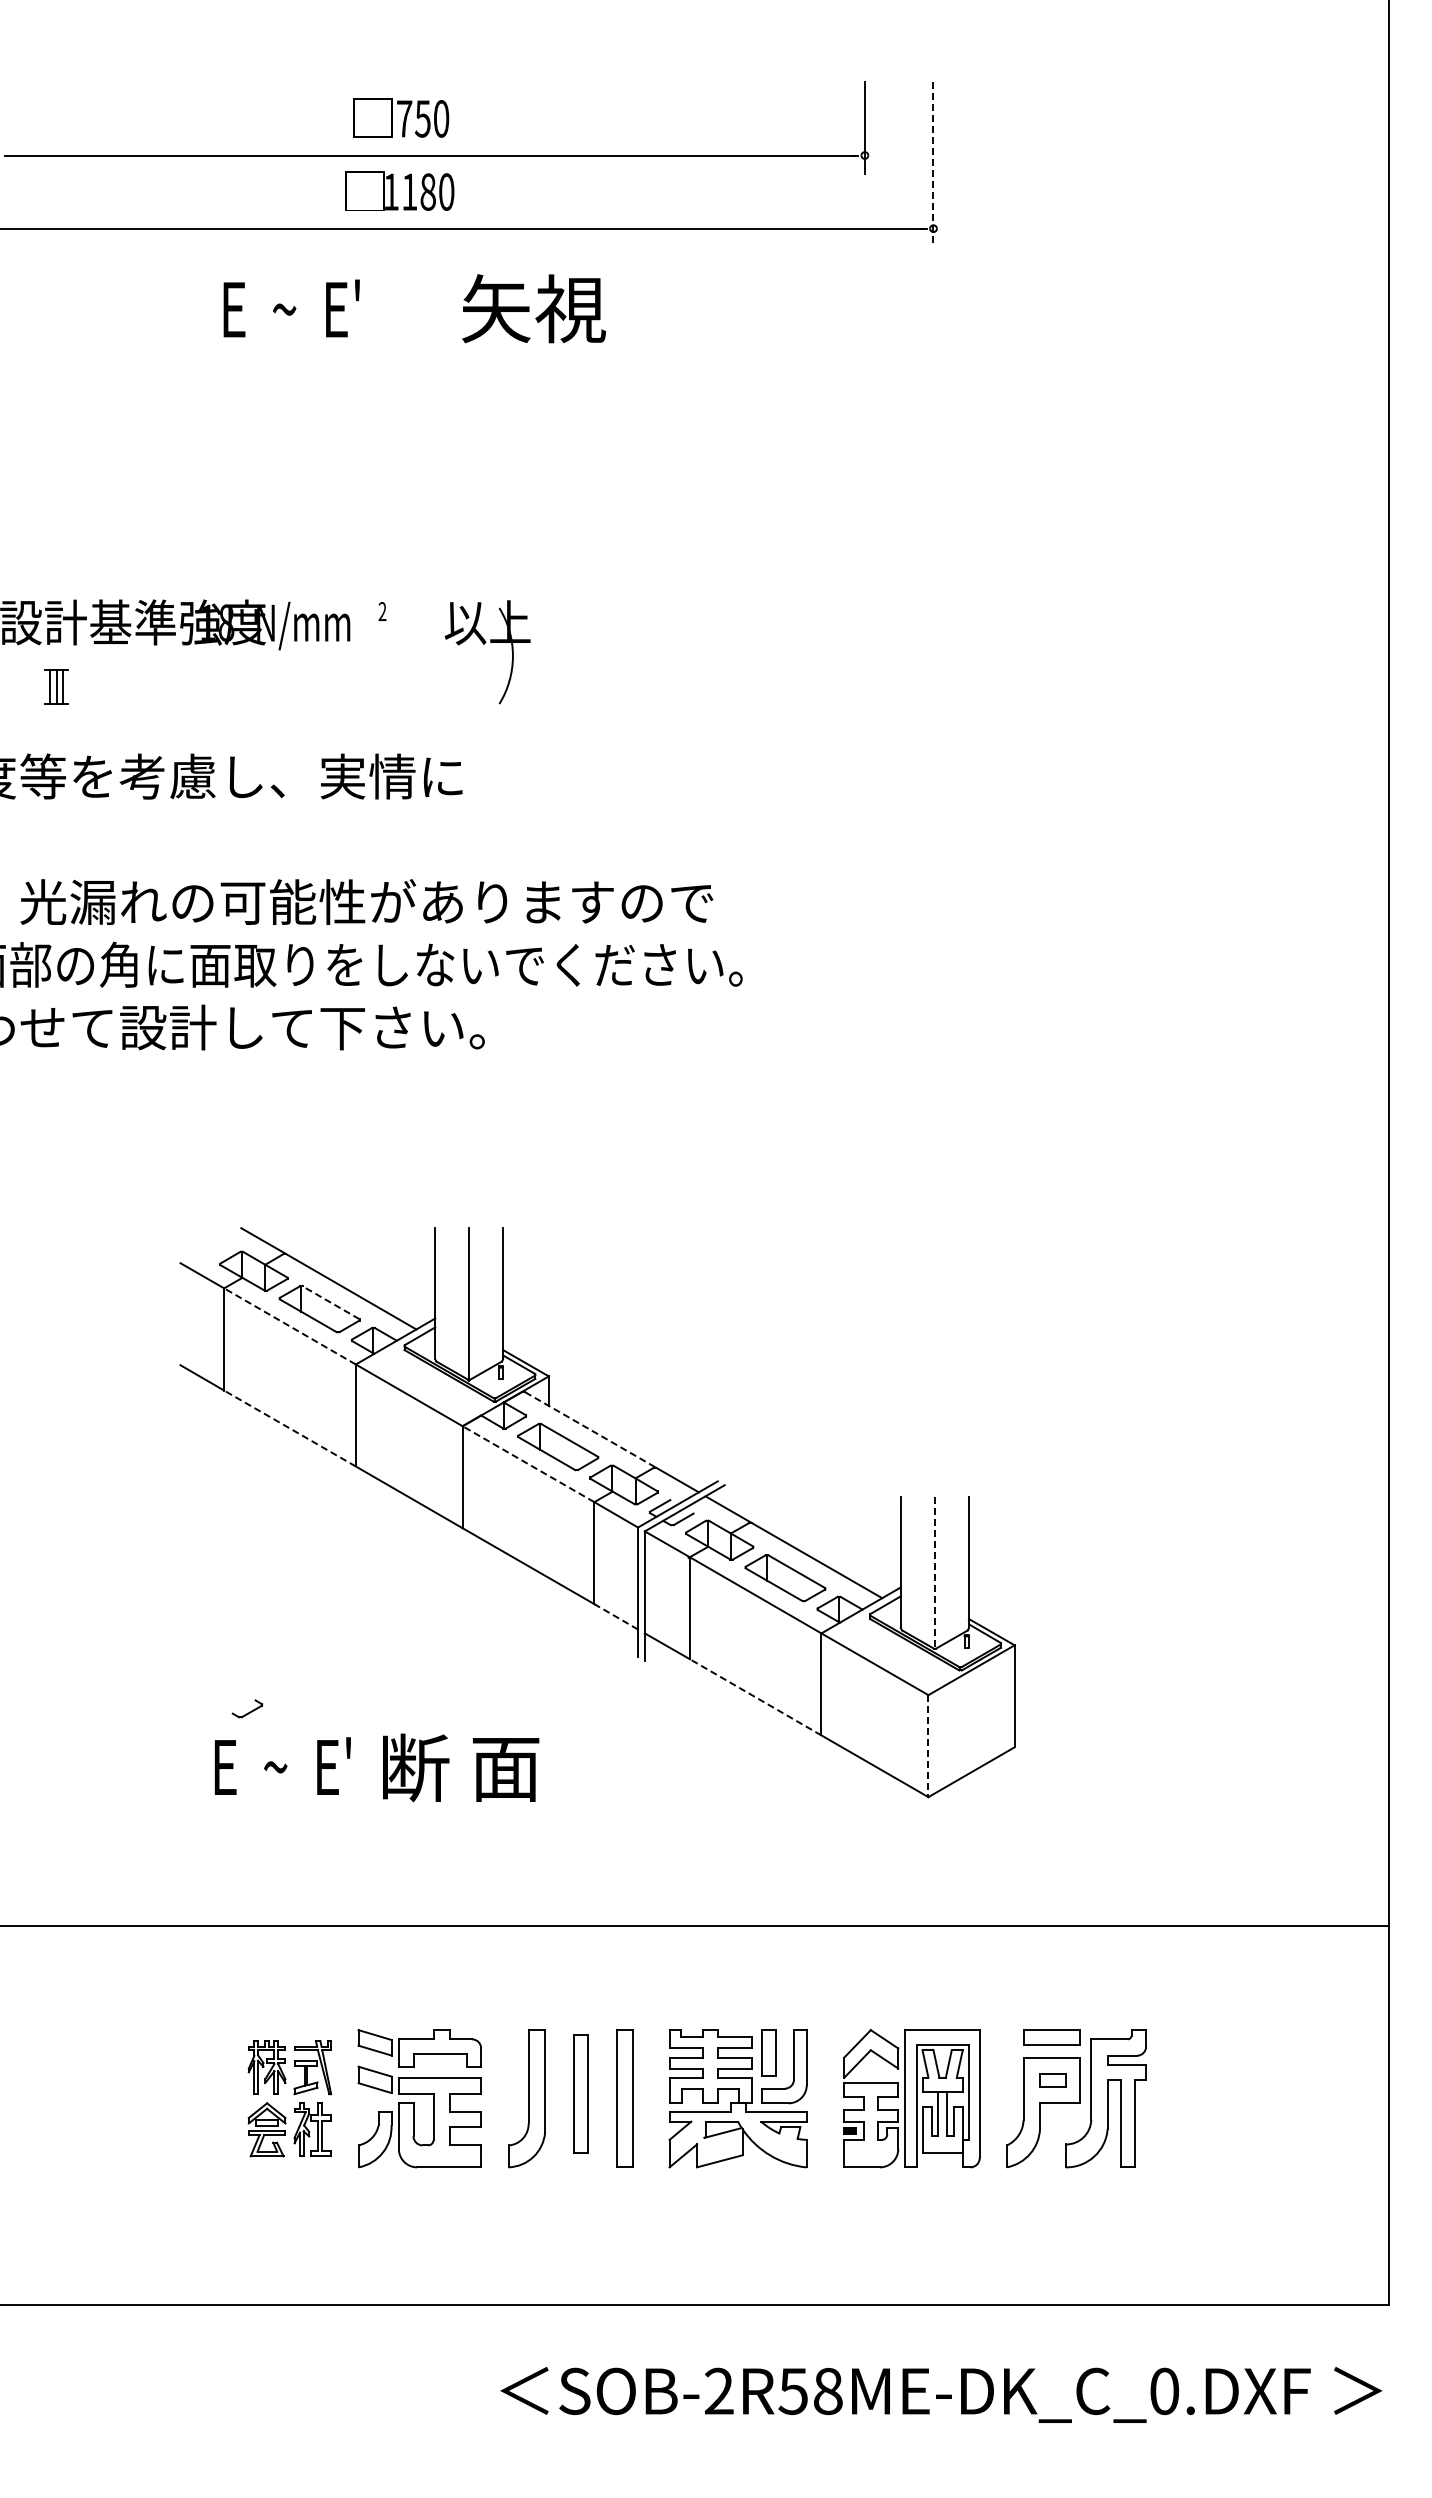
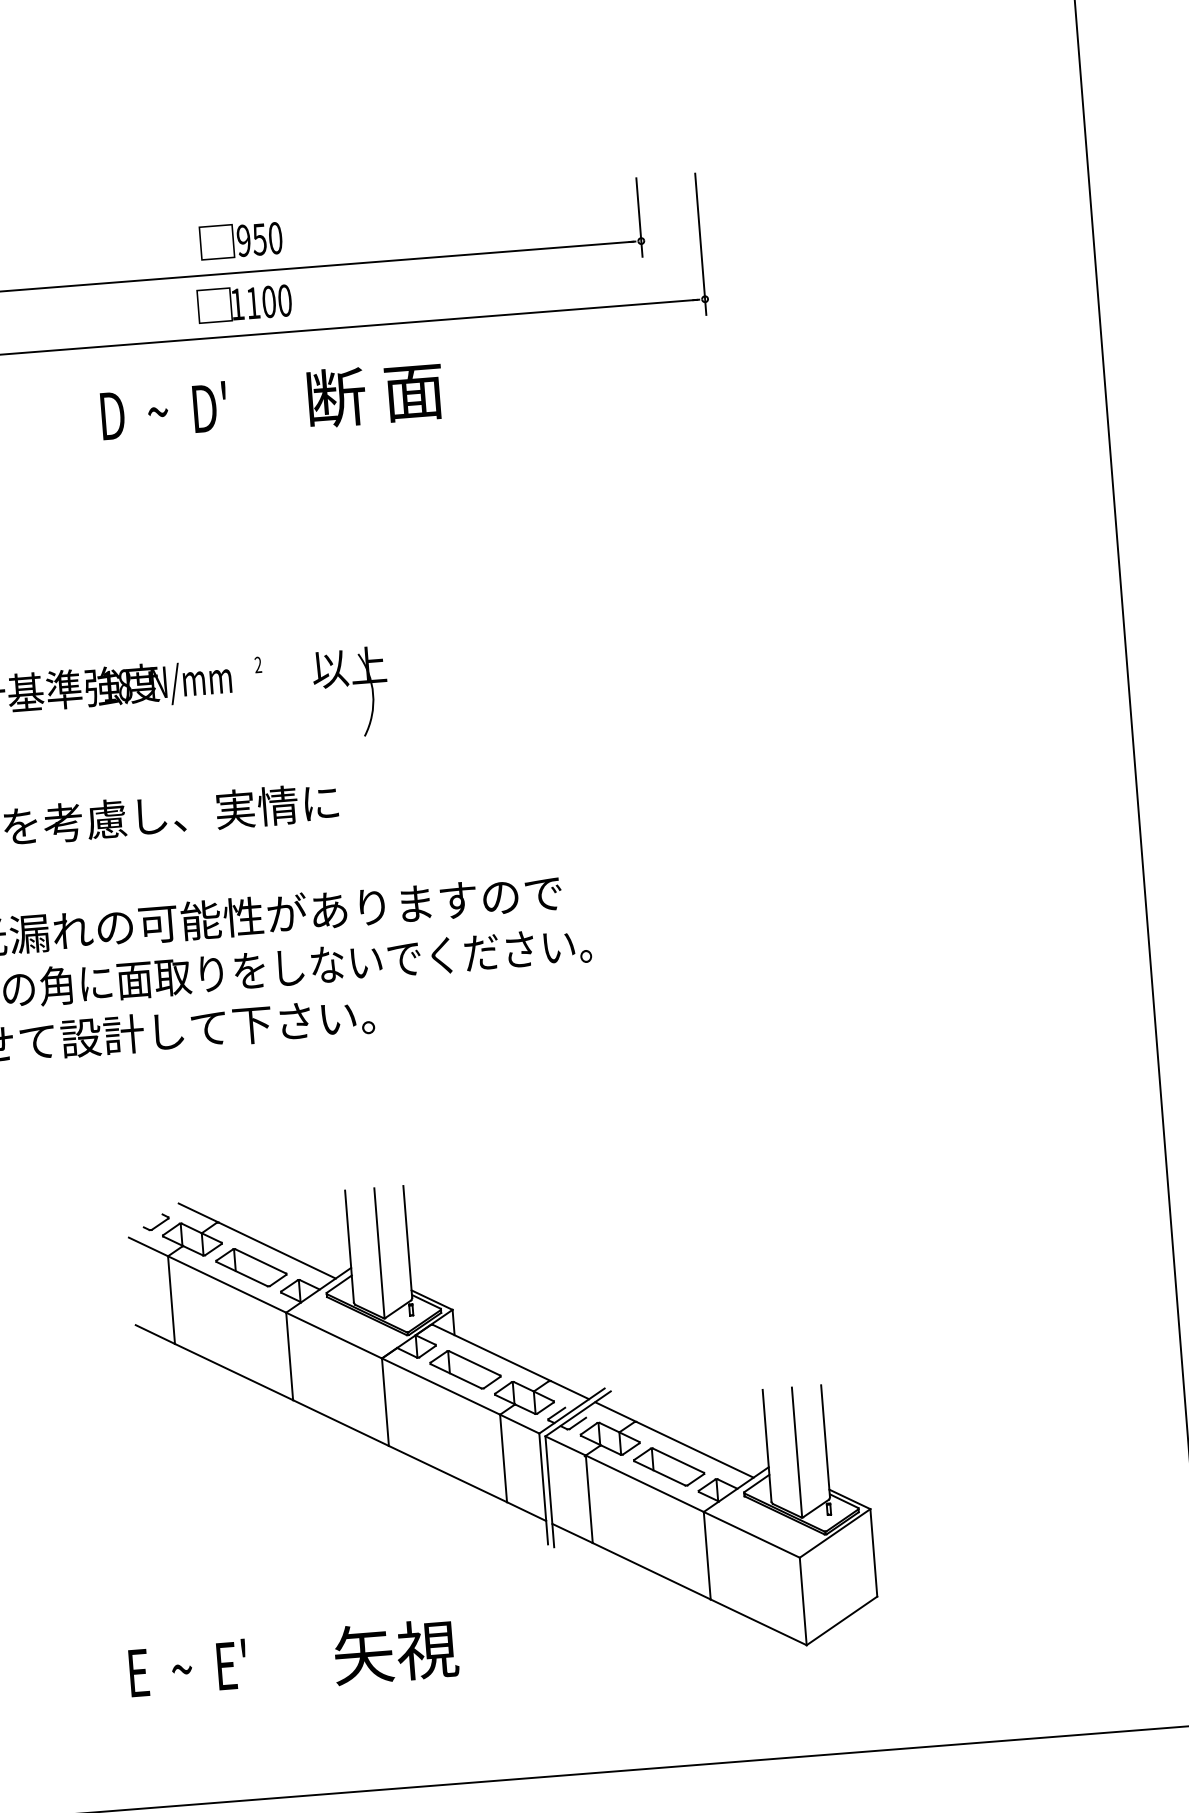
text: (404, 118) -> (243, 240), 750 -> 950
line: (933, 165) -> (700, 245), dashed -> solid
text: (427, 191) -> (268, 301), 1180 -> 1100
text: (298, 308) -> (165, 410), E  ~  E' -> D  ~  D'
text: (541, 308) -> (374, 394), 矢視 -> 断 面
line: (331, 1302) -> (261, 1261), dashed -> solid
line: (289, 1326) -> (226, 1284), dashed -> solid
line: (289, 1428) -> (233, 1372), dashed -> solid
line: (589, 1429) -> (491, 1352), dashed -> solid
line: (528, 1463) -> (441, 1385), dashed -> solid
line: (934, 1573) -> (796, 1452), dashed -> solid
line: (615, 1616) -> (525, 1511), dashed -> solid
line: (755, 1697) -> (651, 1571), dashed -> solid
part: (246, 1708) -> (155, 1222), moved
line: (928, 1746) -> (803, 1601), dashed -> solid
text: (282, 1765) -> (187, 1667), moved
text: (459, 1767) -> (402, 1651), 断 面 -> 矢視

